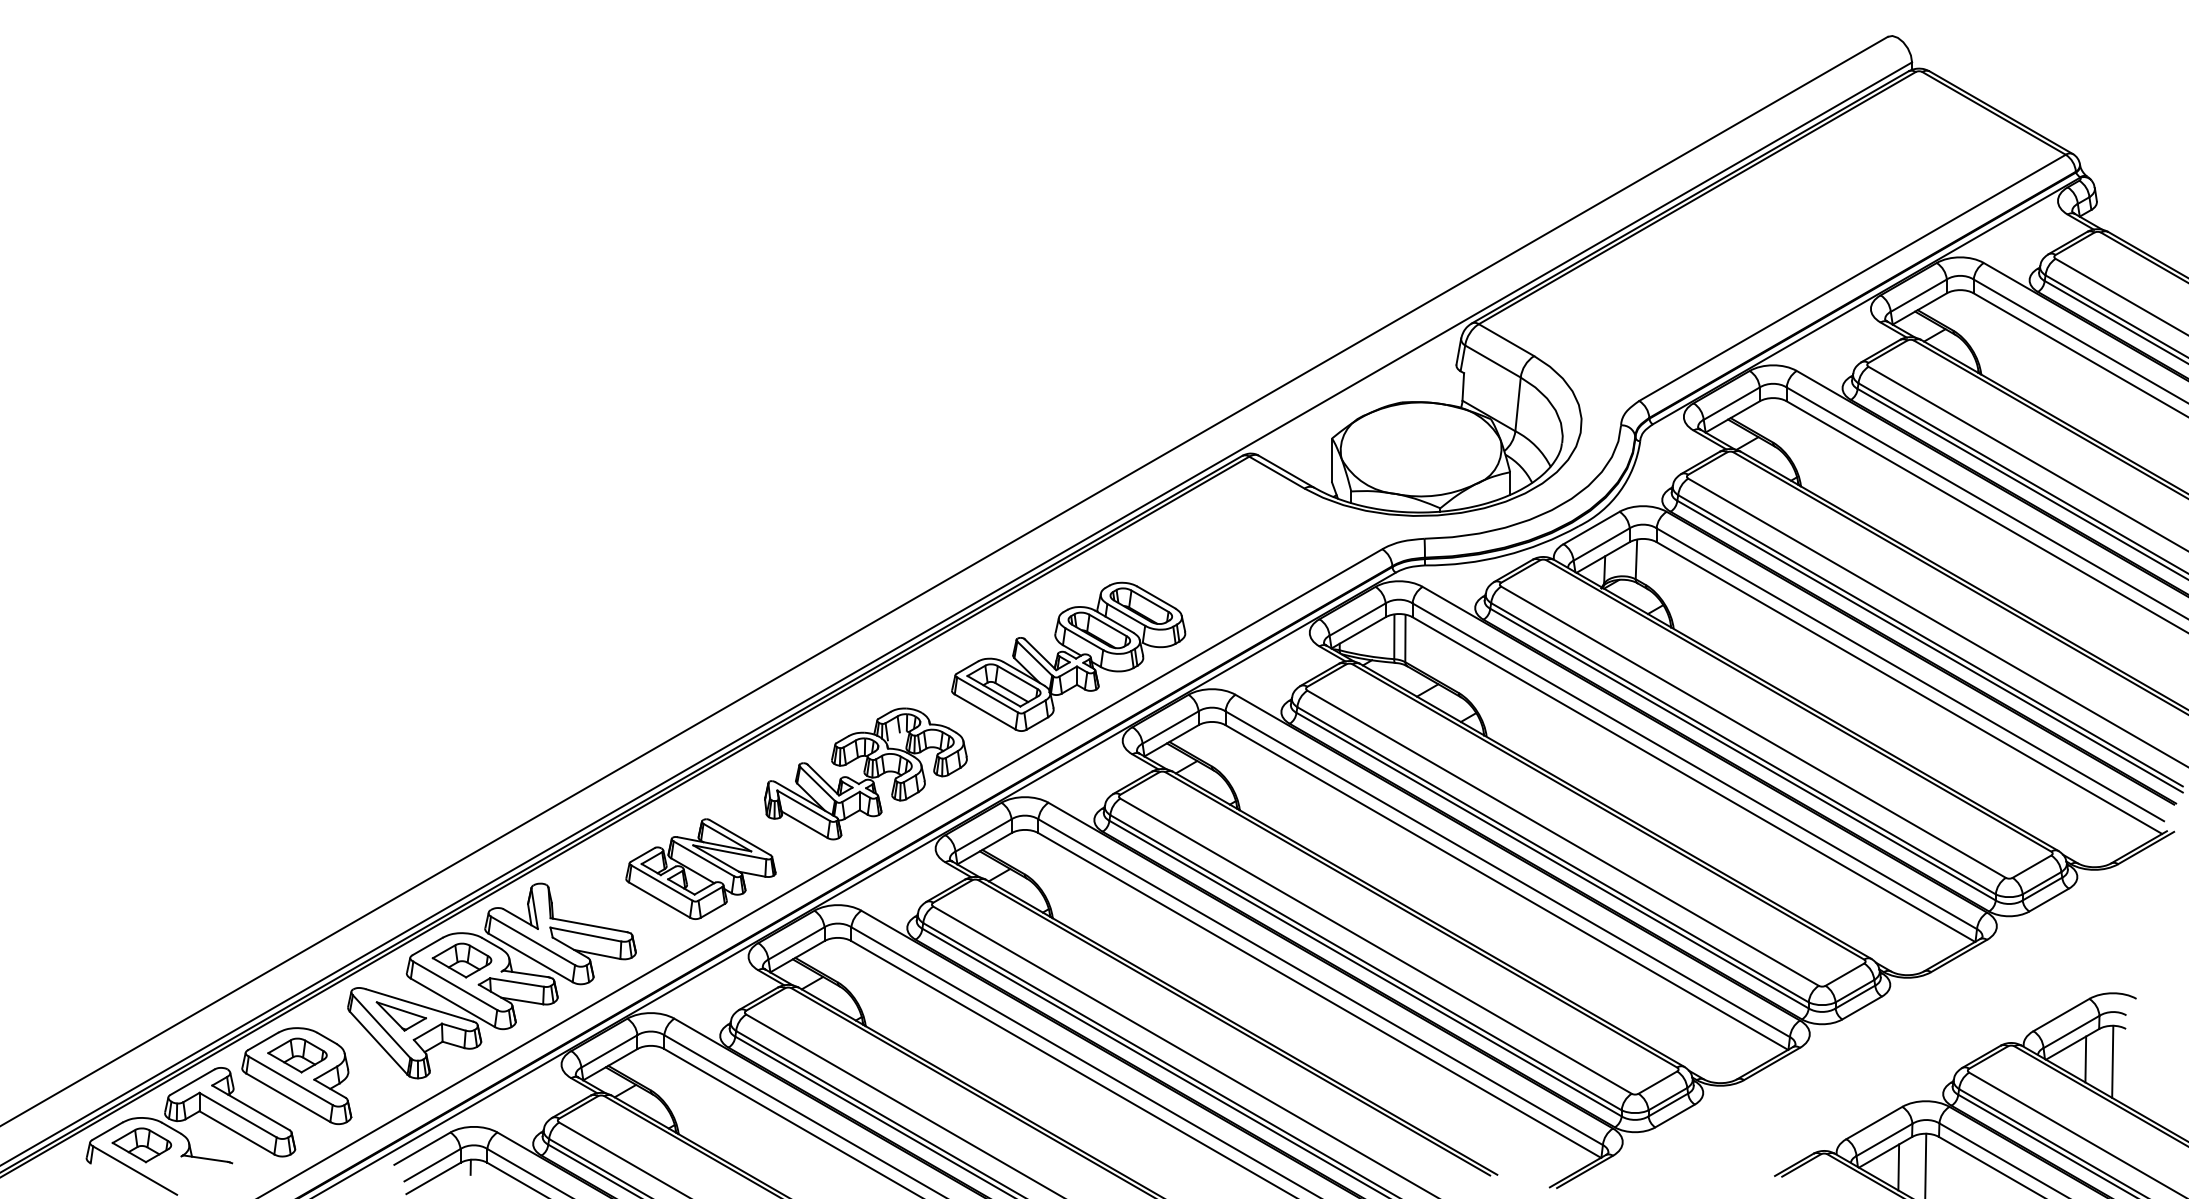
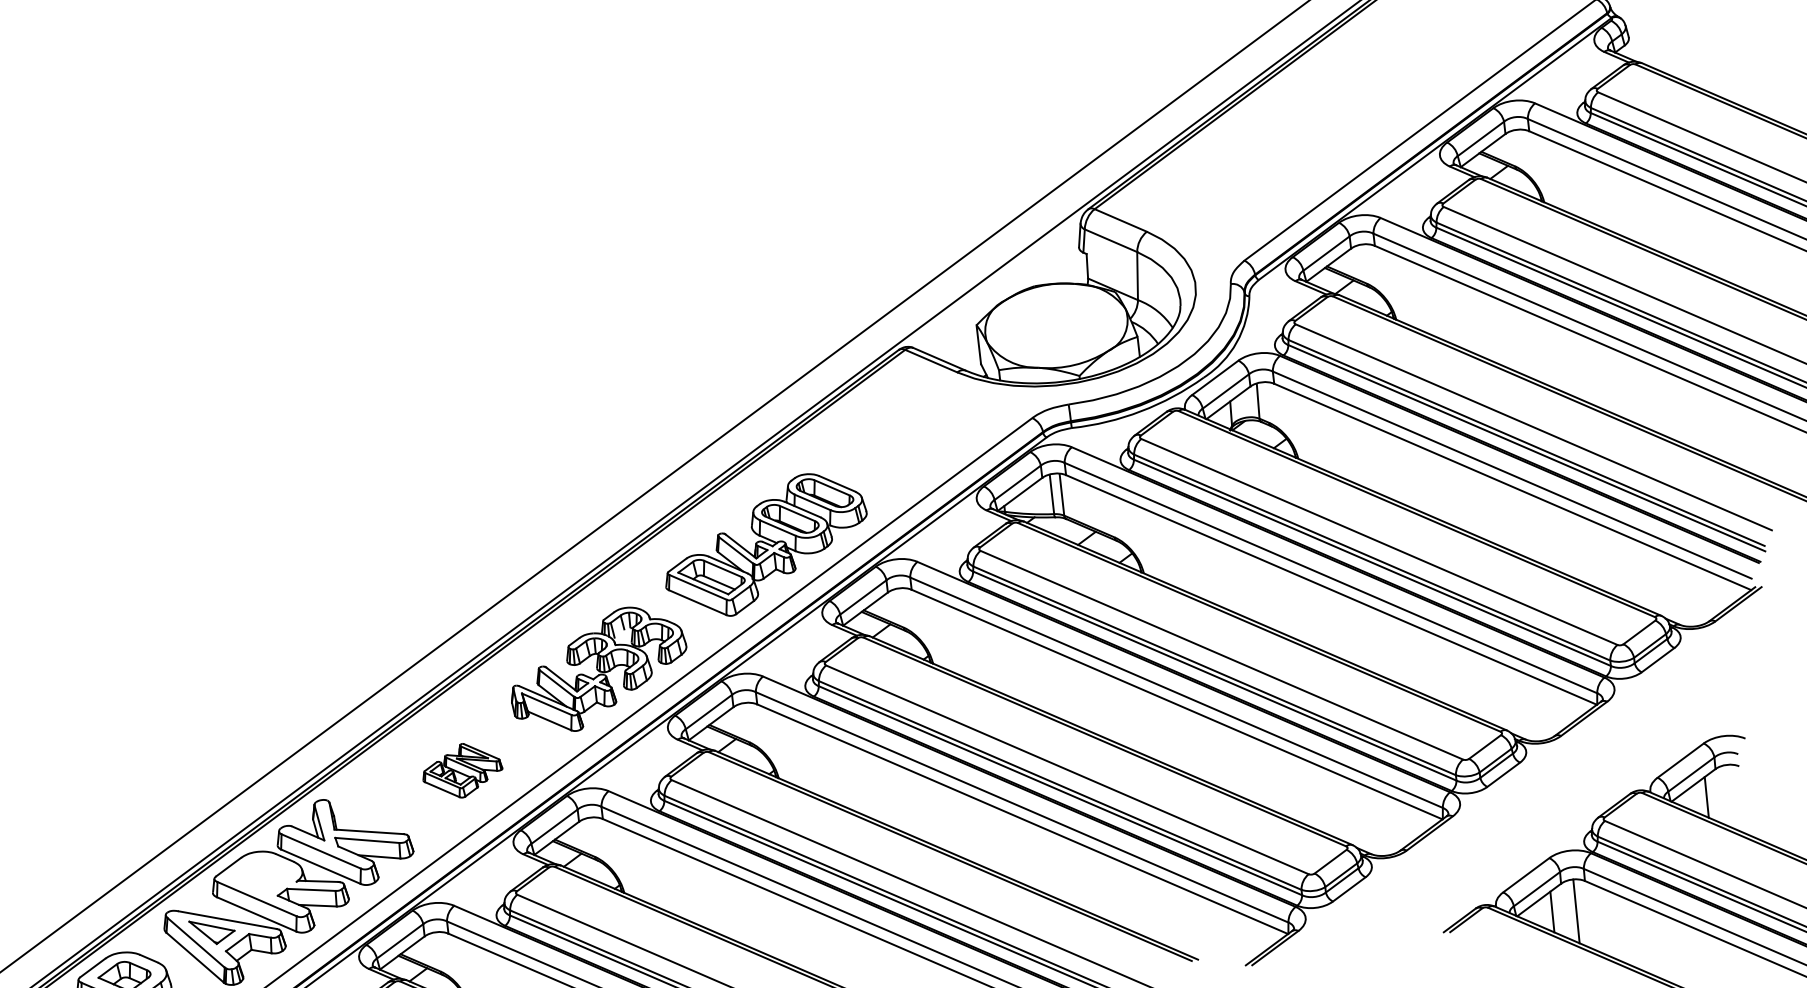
part: (700, 868) -> (461, 770), size x0.6
part: (461, 960) -> (259, 876), removed
line: (2112, 1061) -> (1730, 796), removed

